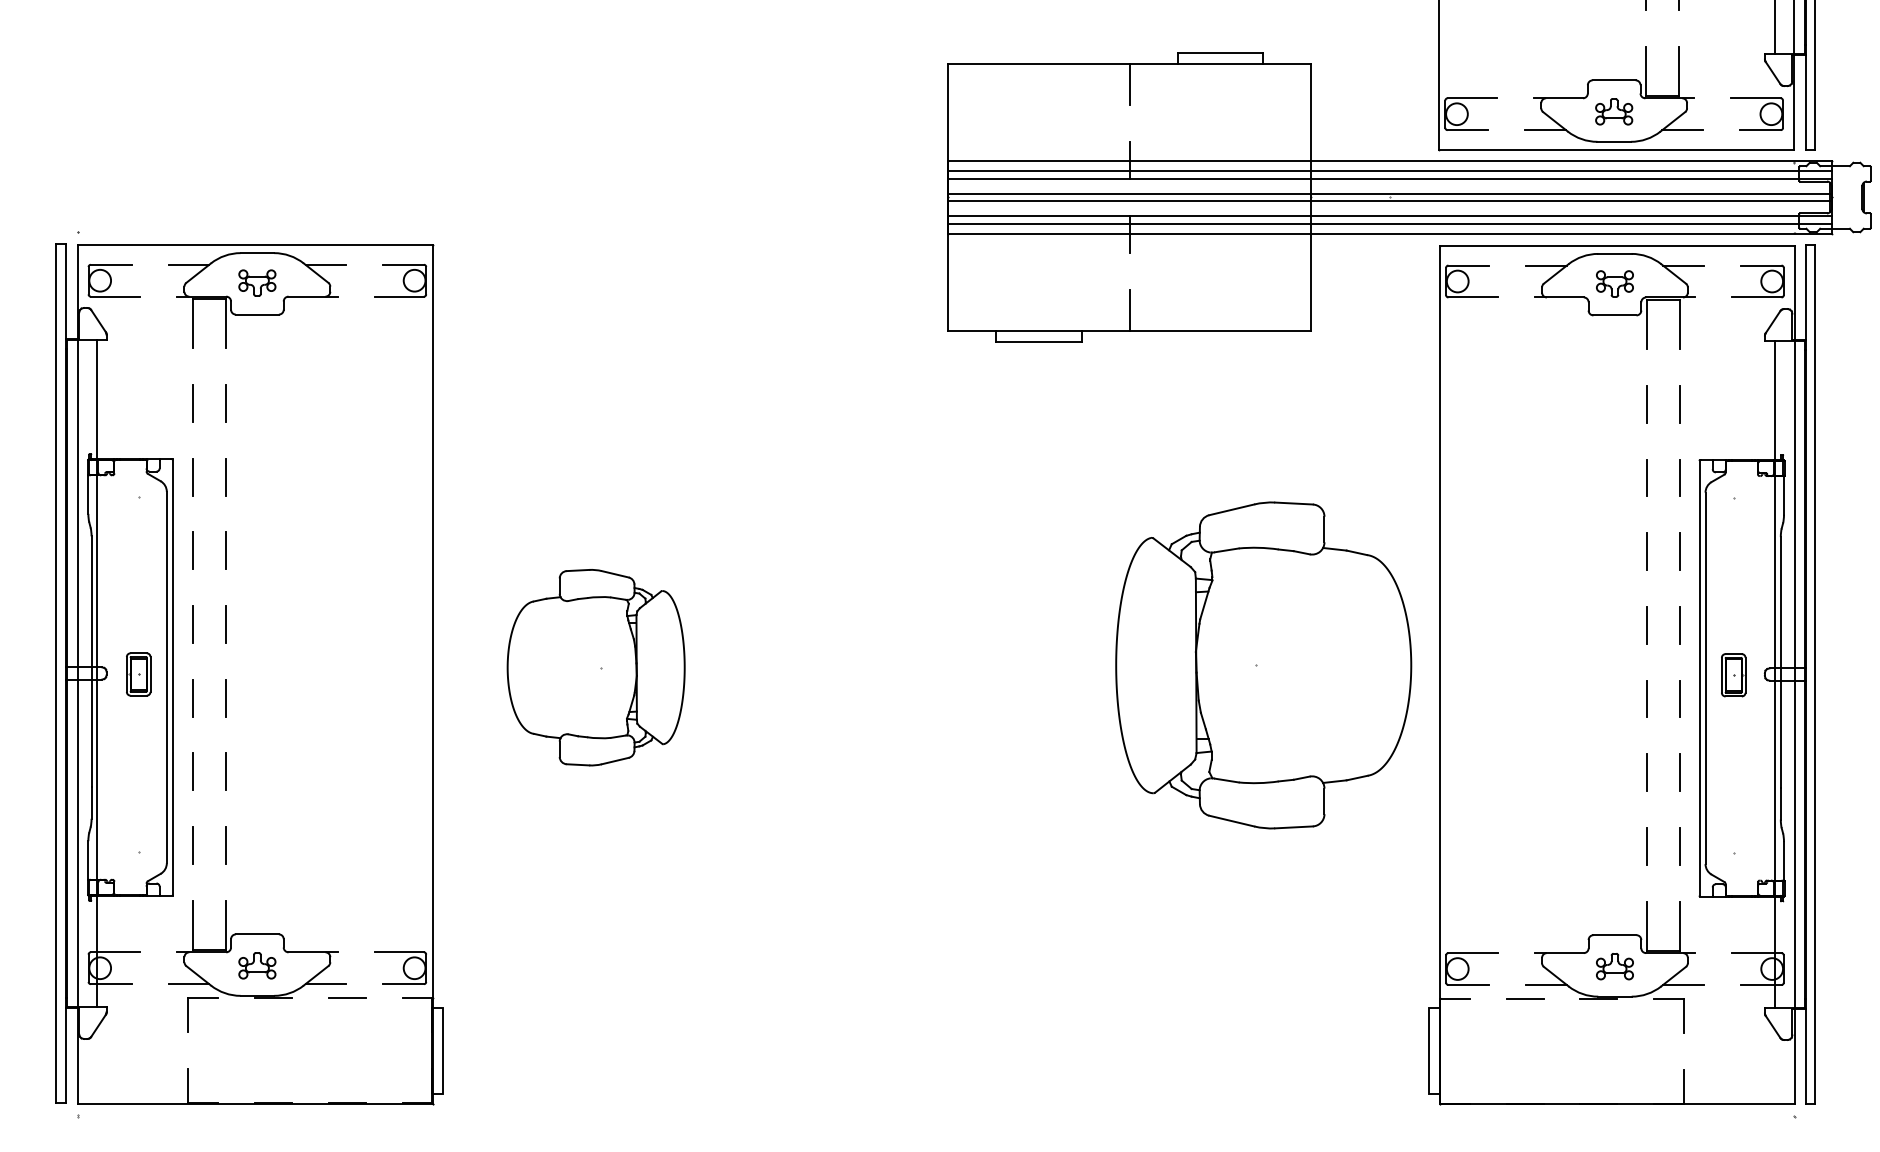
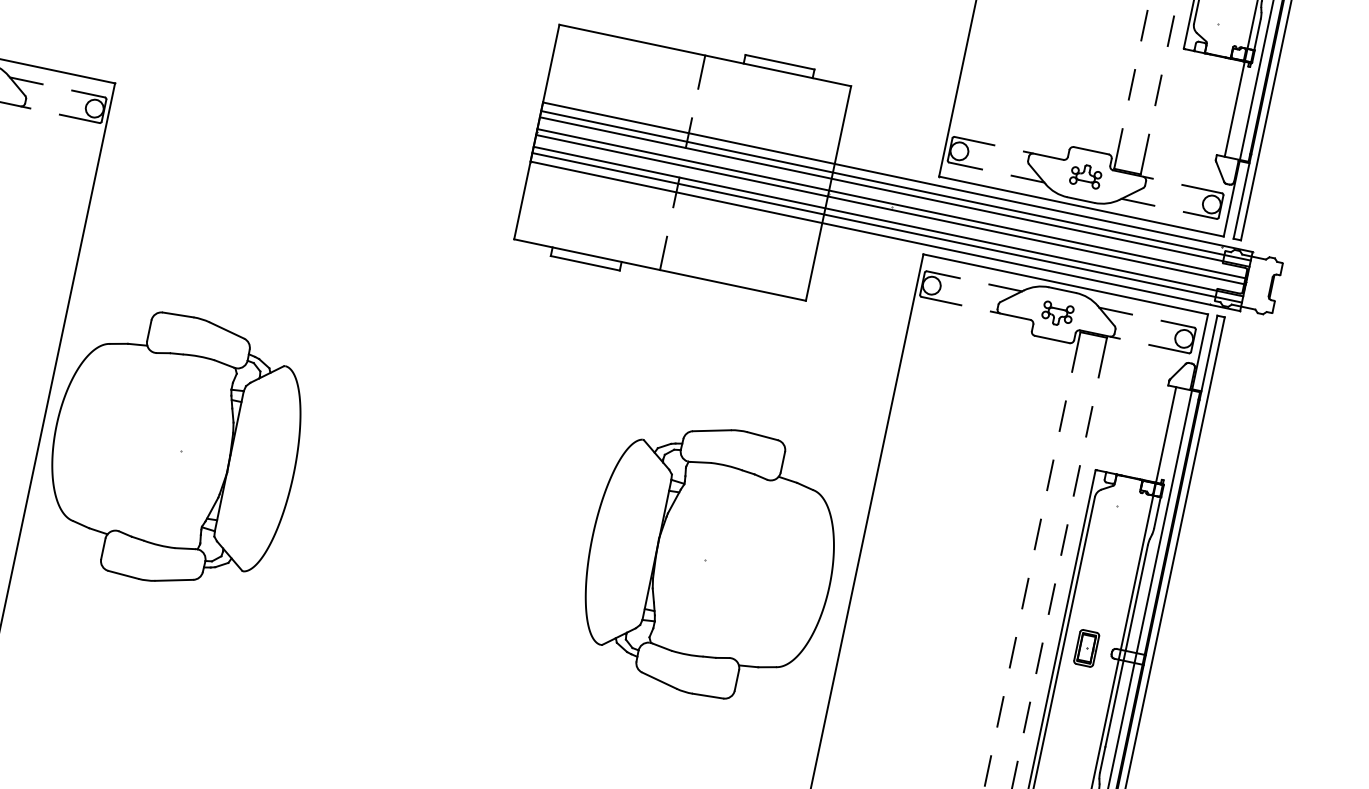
part: (595, 667) -> (174, 449), size x1.67

